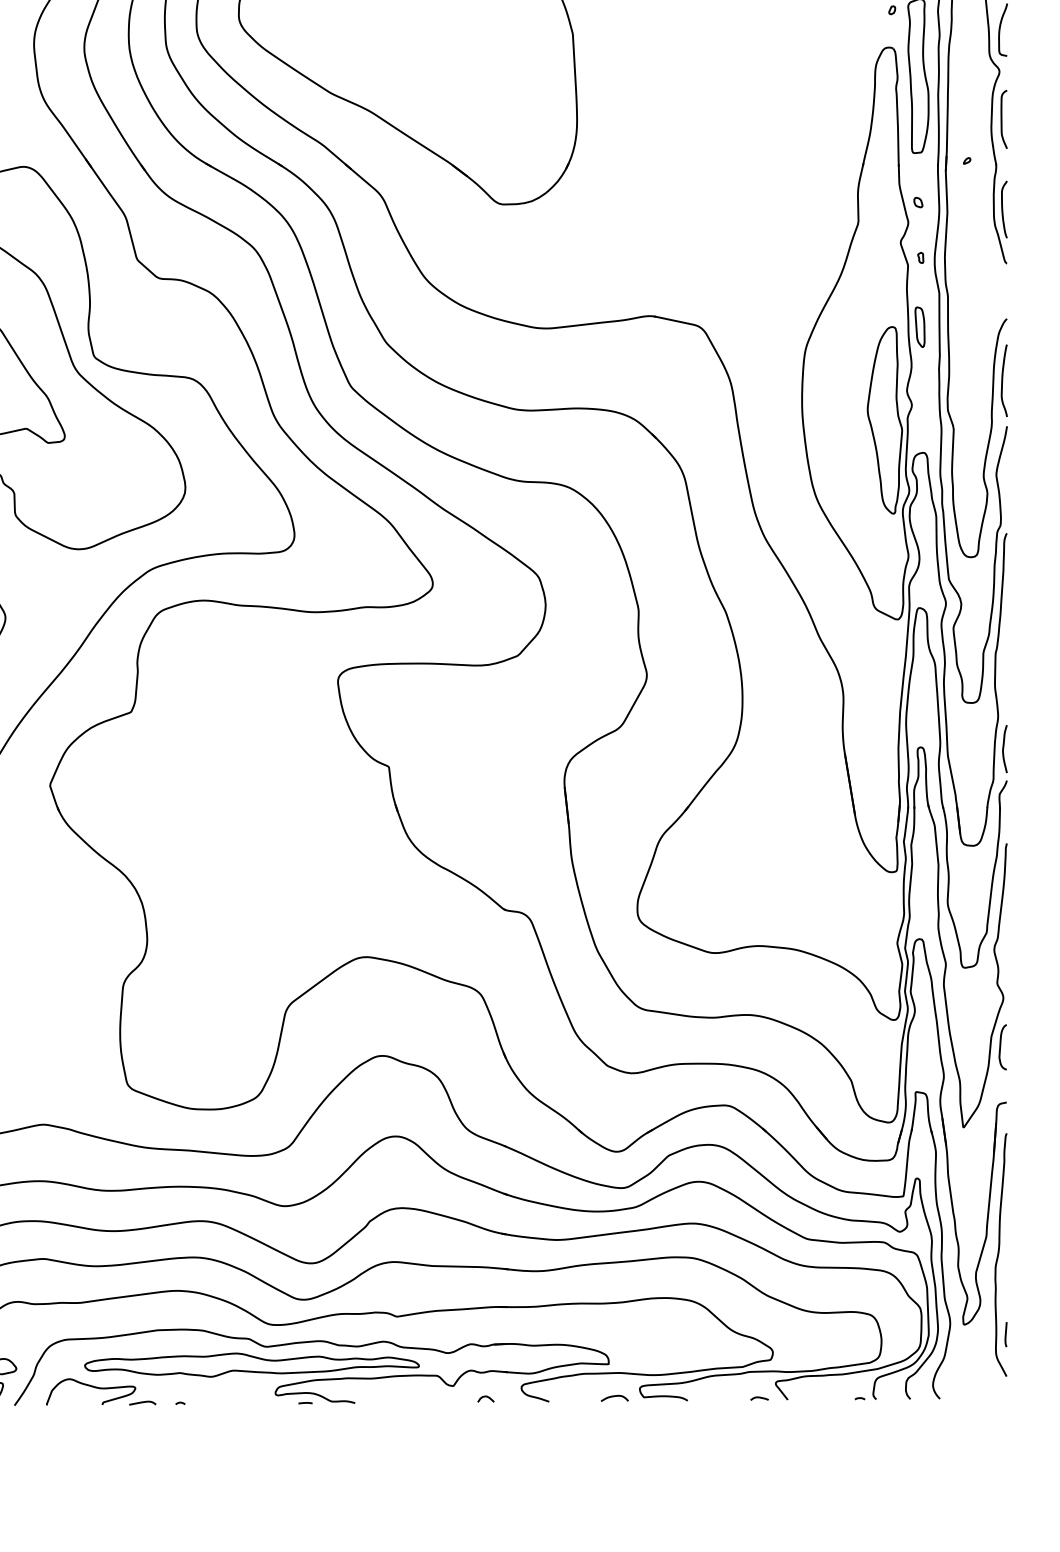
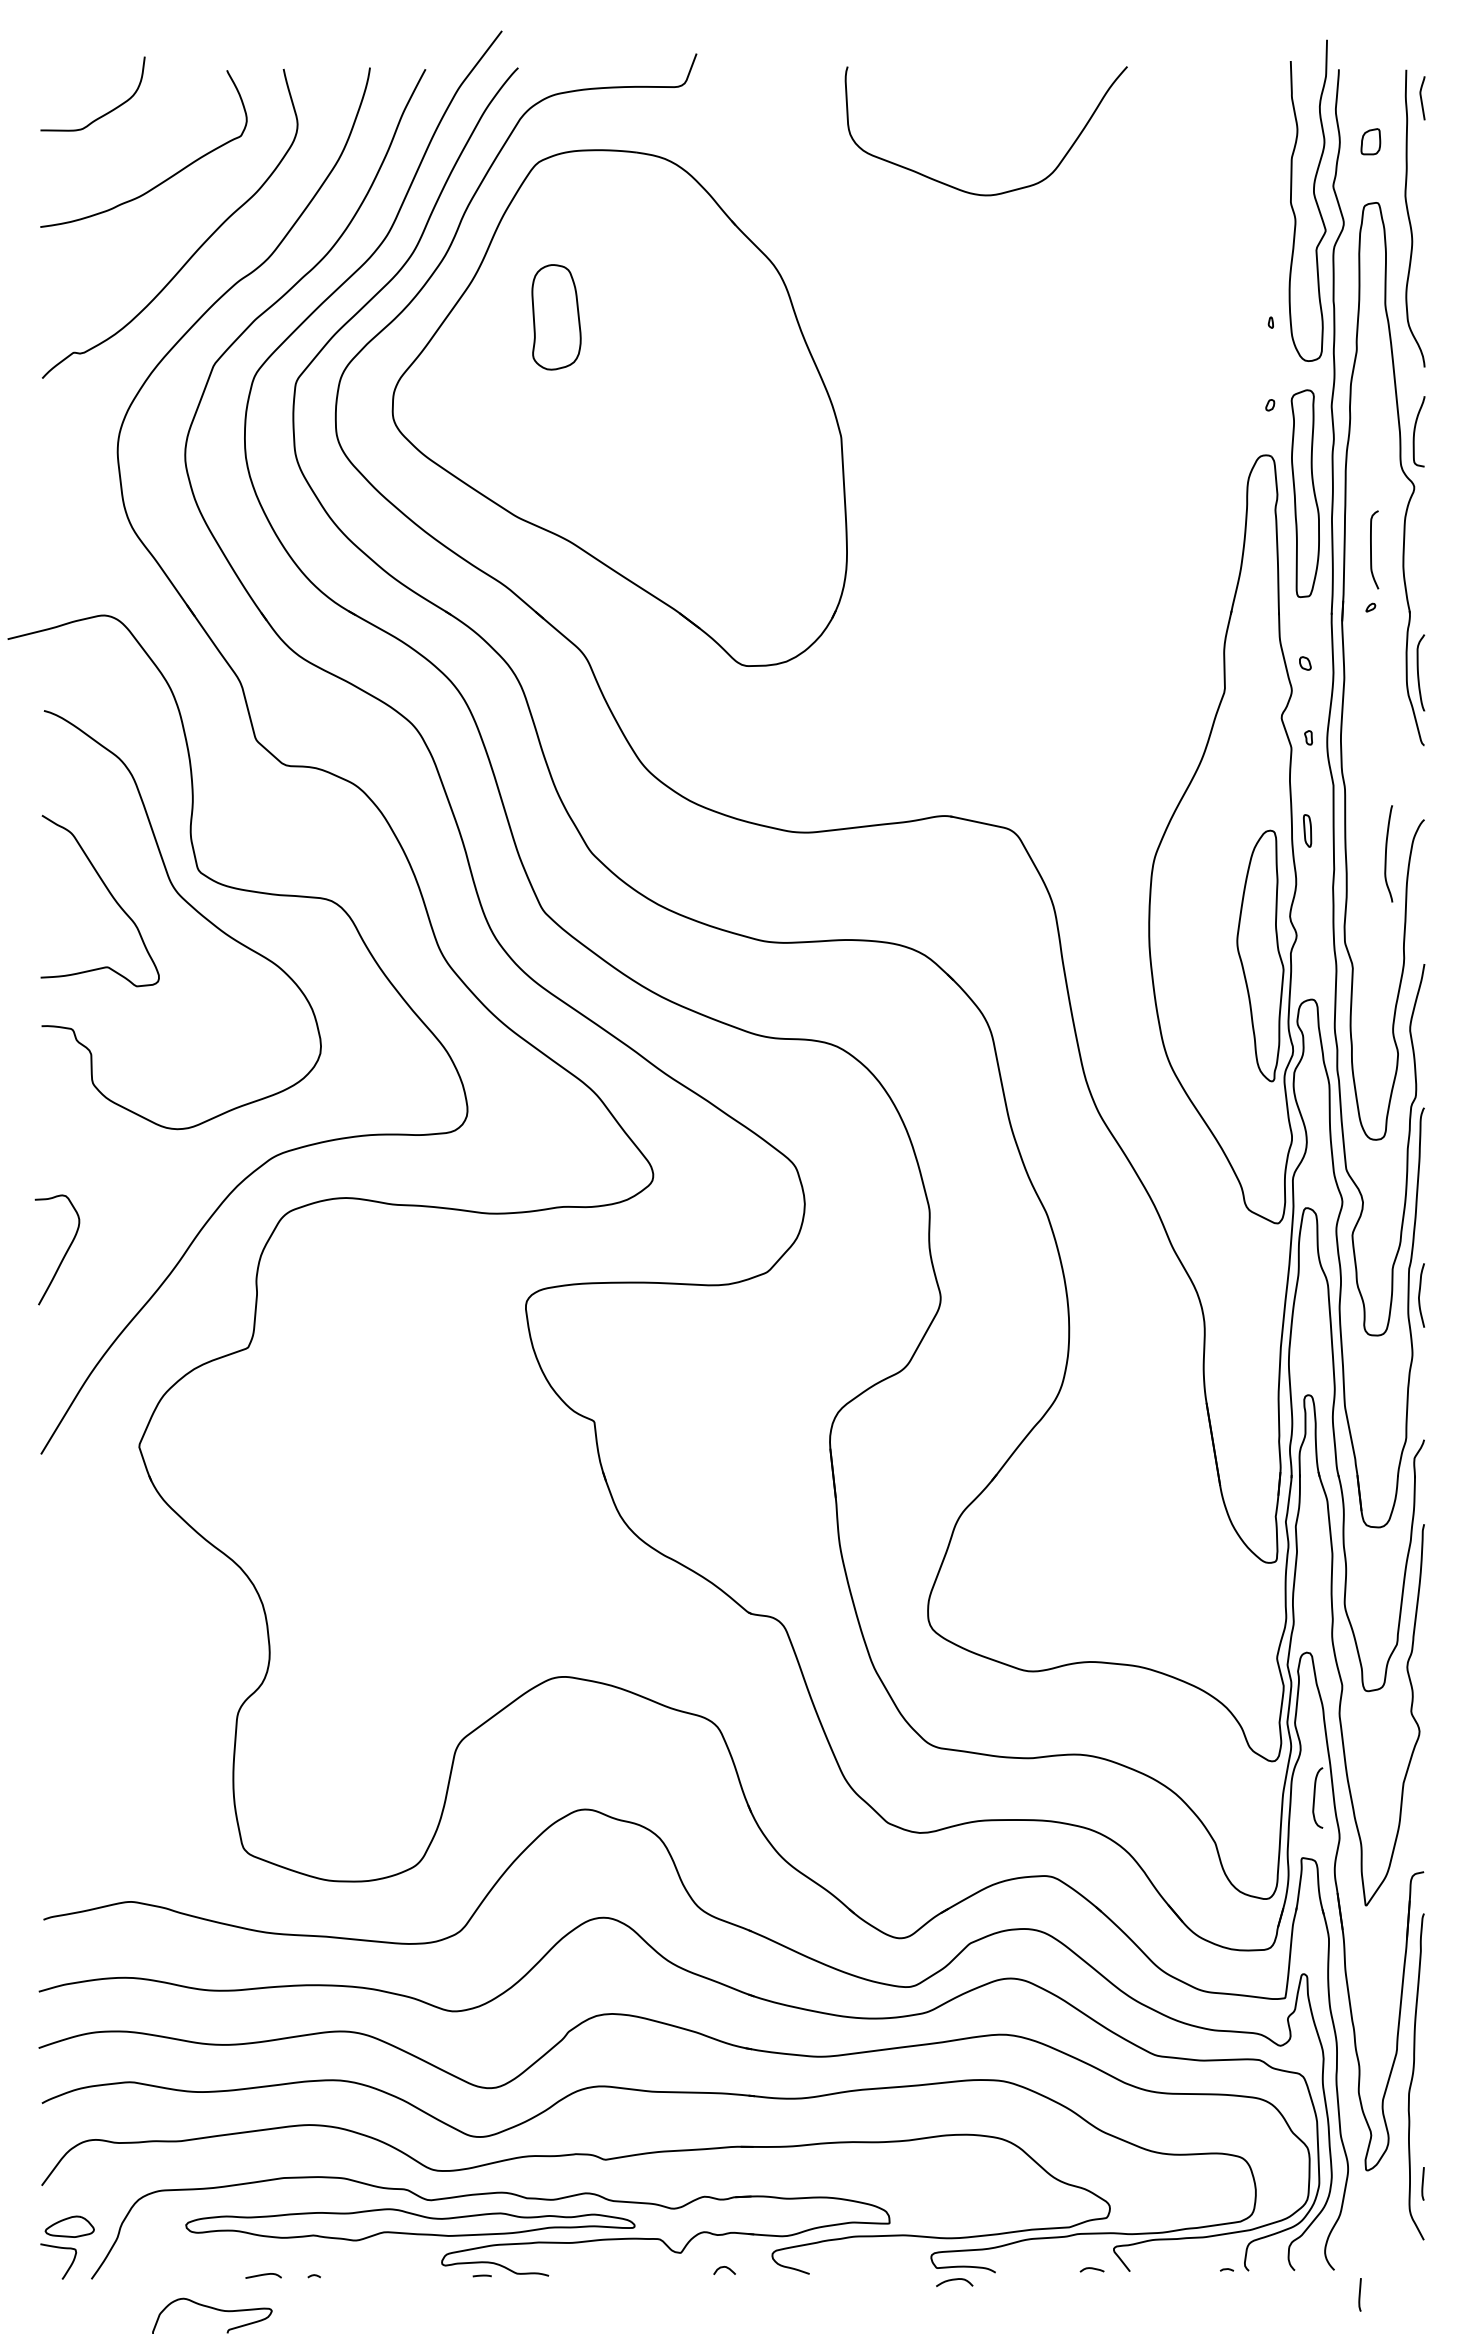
curve: (1001, 119) -> (1371, 549), moved
part: (919, 326) -> (1307, 830), size x0.6
curve: (1002, 380) -> (1386, 853), moved
curve: (1004, 749) -> (1420, 1295), moved
curve: (1001, 1046) -> (1315, 1797), moved
curve: (91, 1387) -> (213, 2309), moved
curve: (614, 1396) -> (954, 2280), moved
line: (958, 1417) -> (1359, 2294), added

